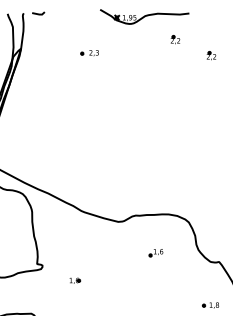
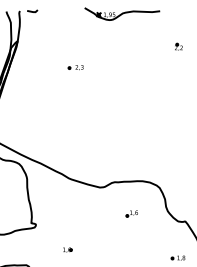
part: (175, 39) -> (148, 33), removed
part: (89, 53) -> (75, 67), moved
part: (75, 280) -> (68, 249), moved

